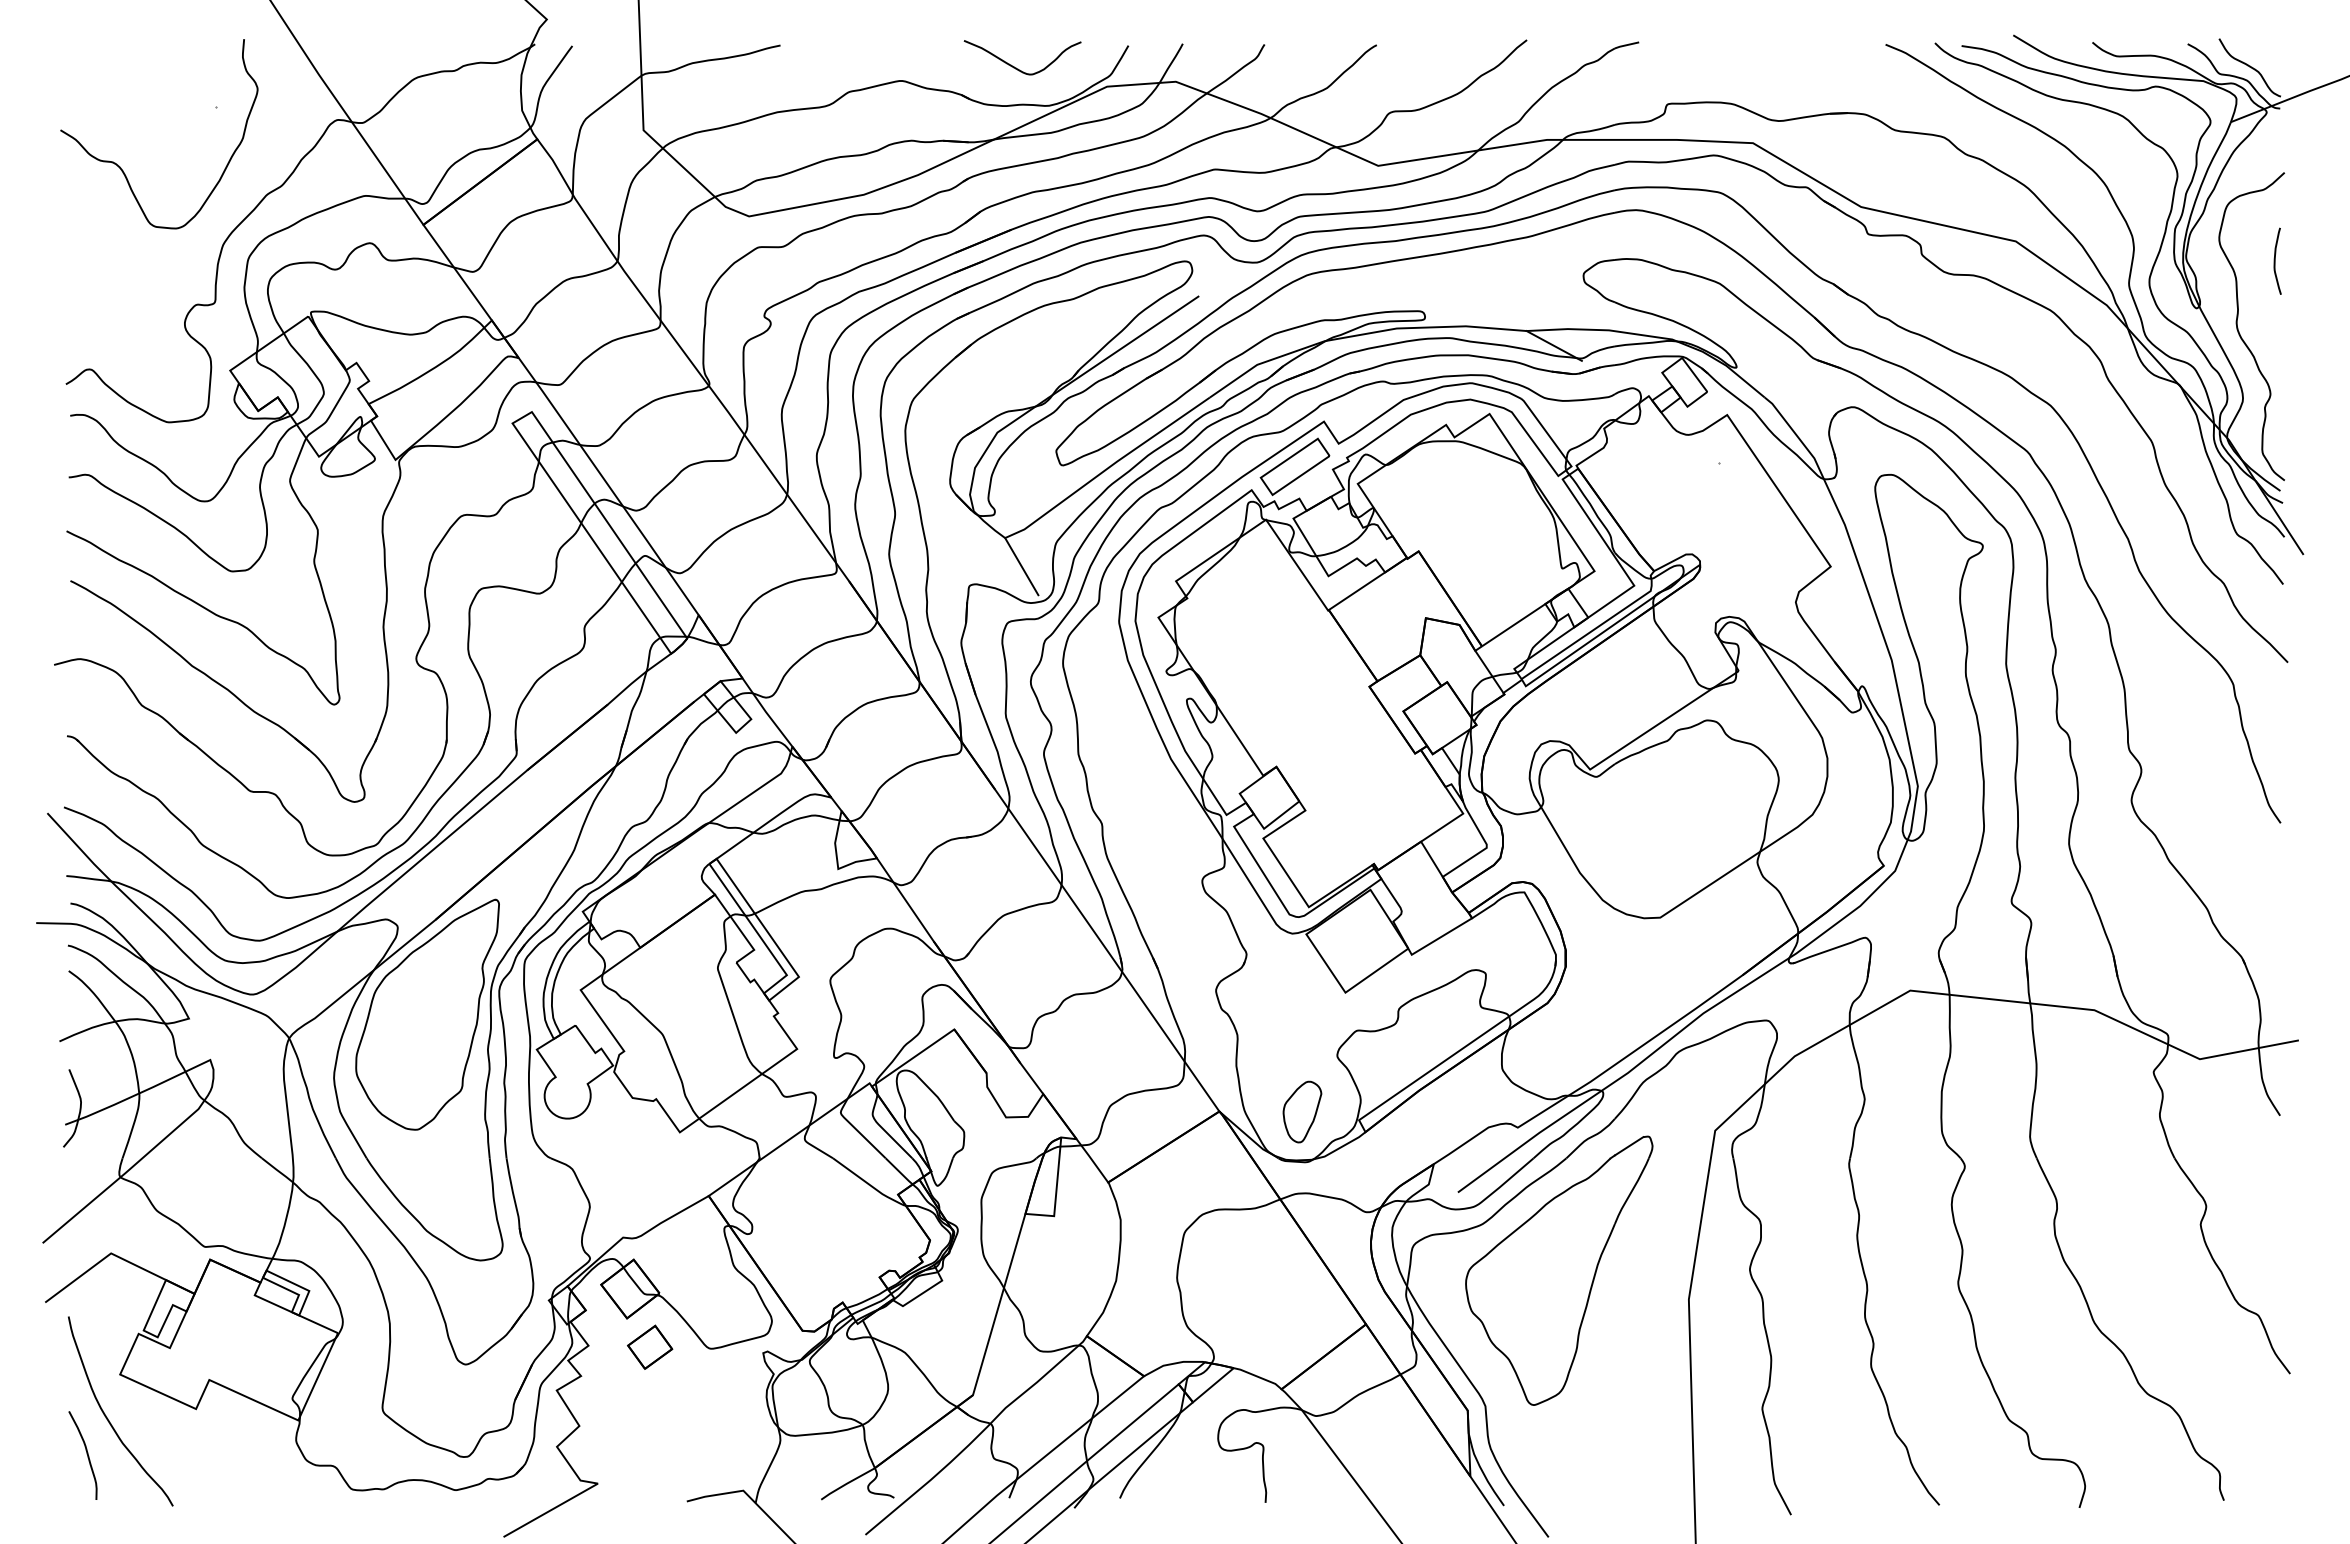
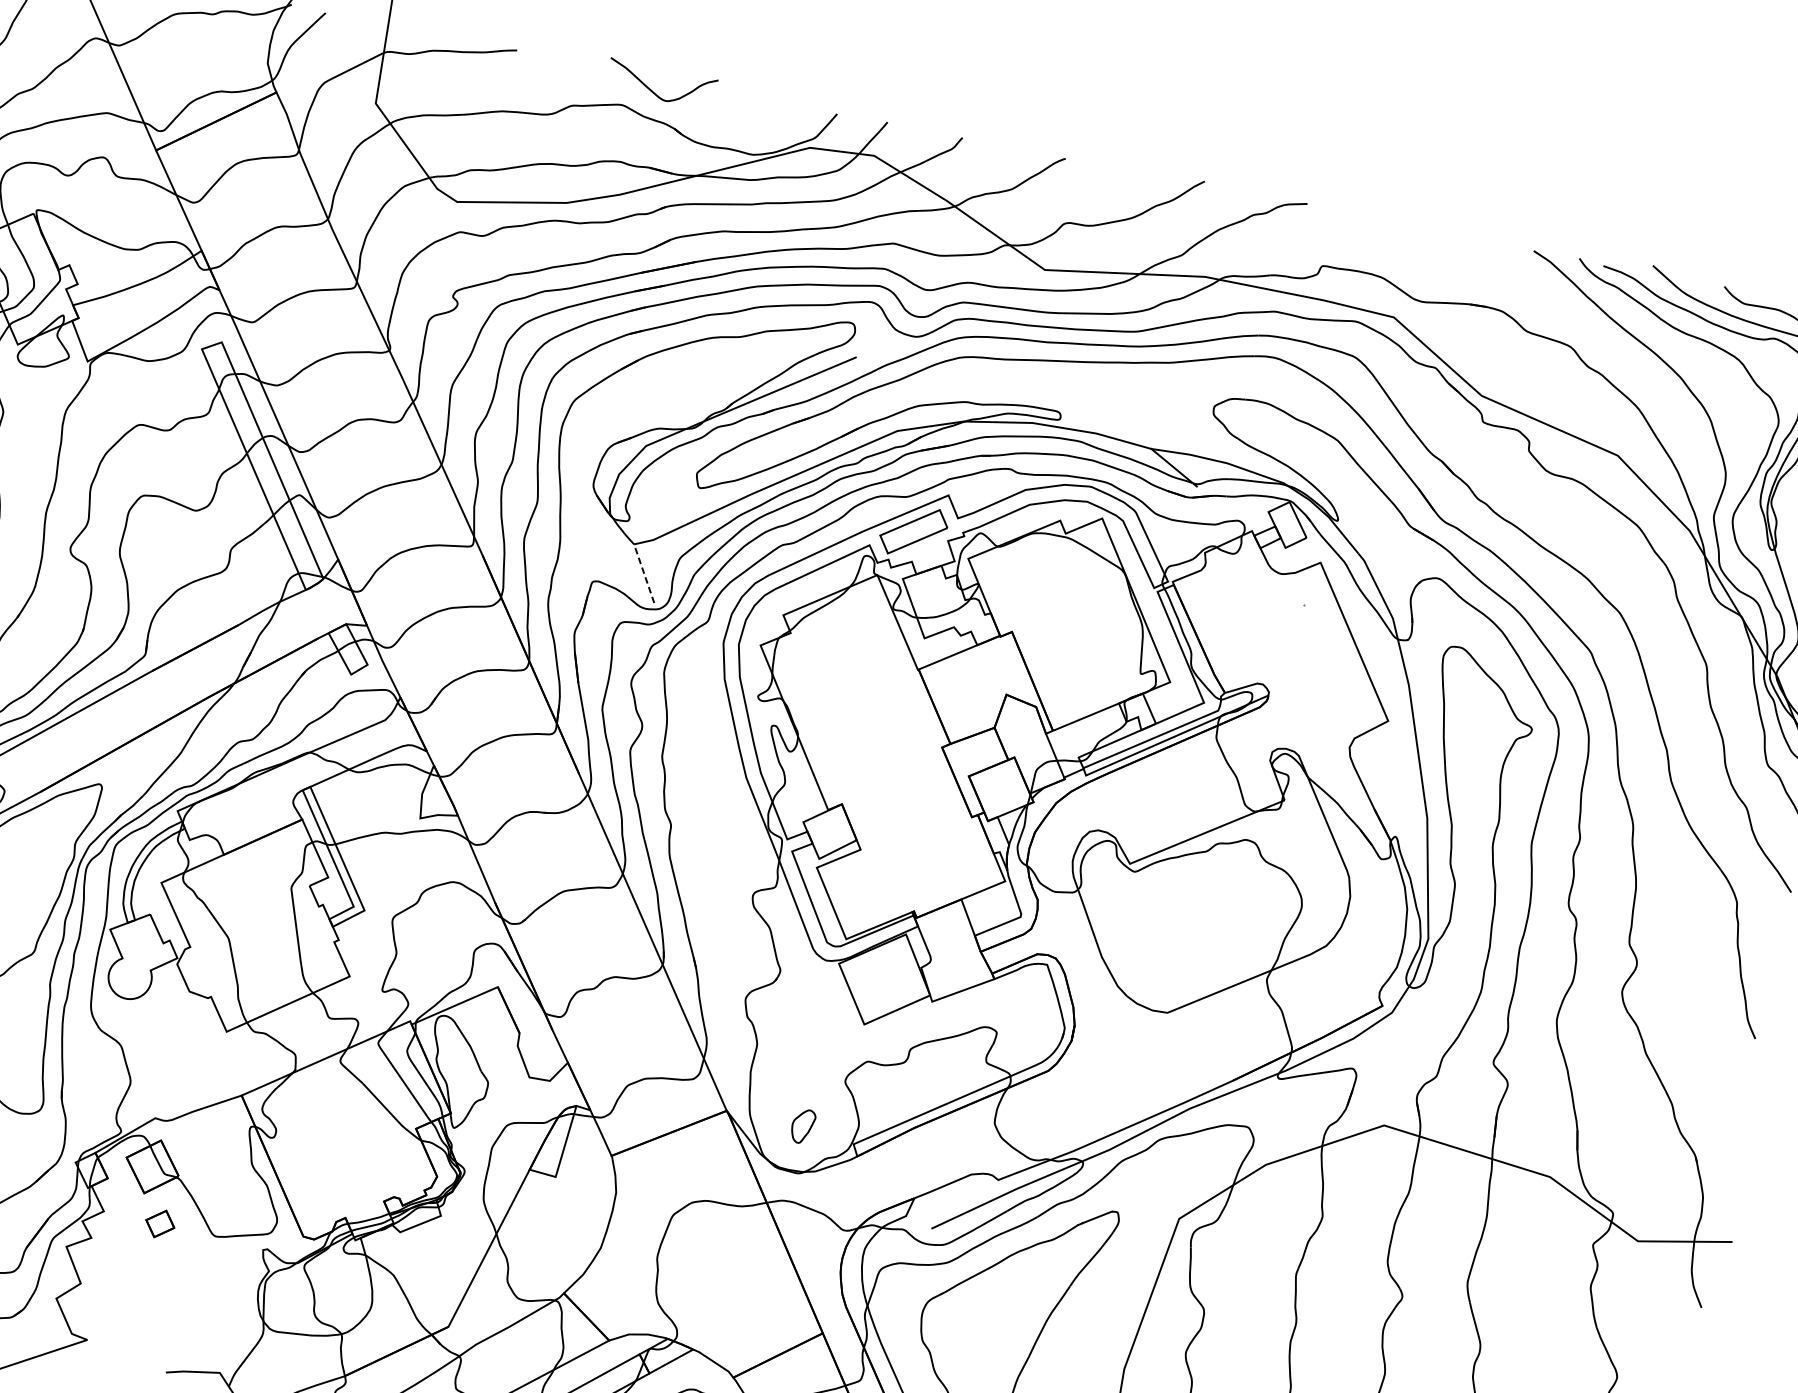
curve: (1016, 67) -> (654, 91), moved
line: (1021, 566) -> (643, 573), solid -> dashed
part: (1302, 1111) -> (803, 1125), size x0.6
part: (650, 1346) -> (160, 1223), size x0.7

